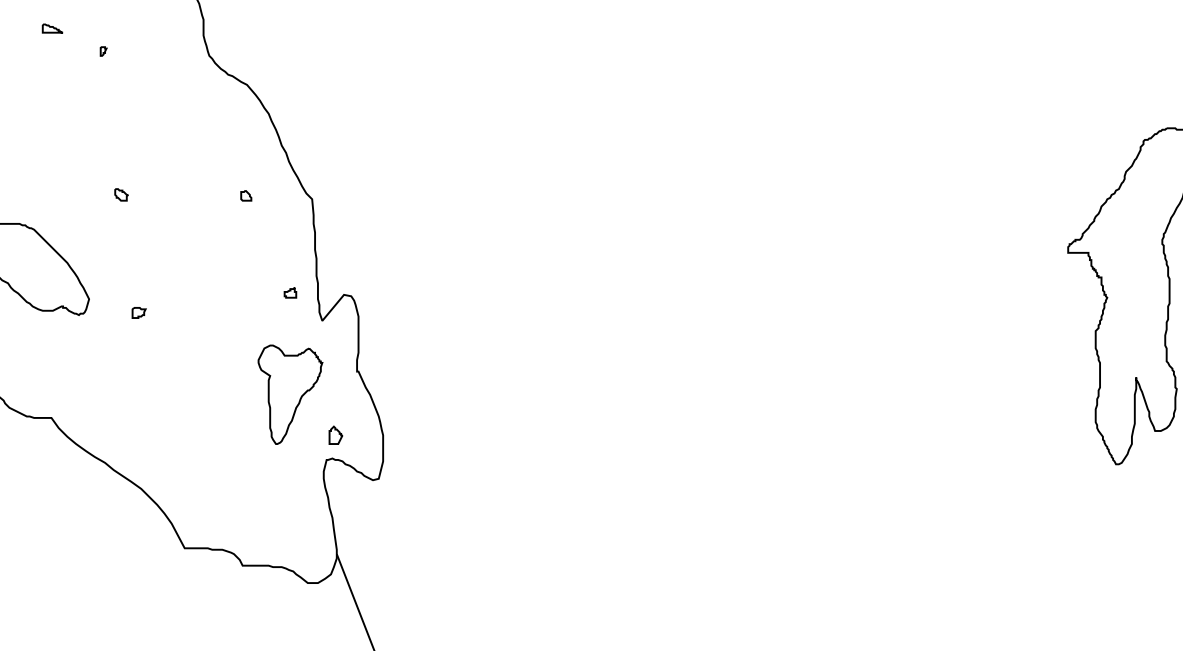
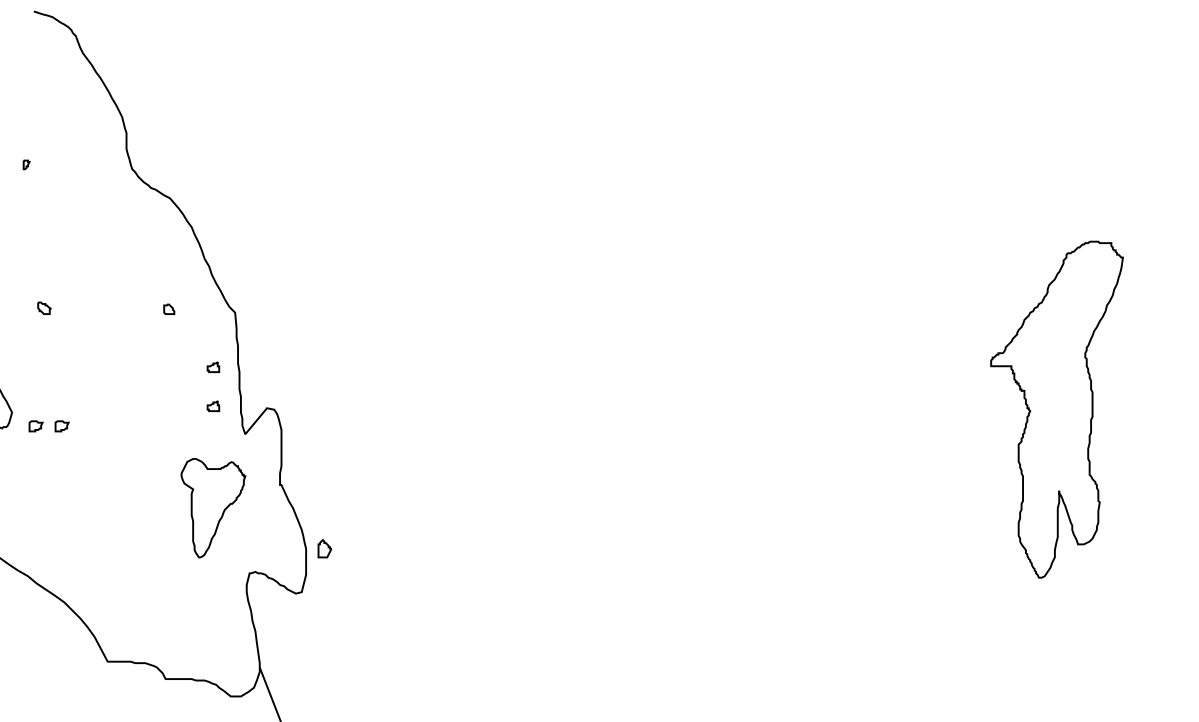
part: (290, 253) -> (213, 366), added
part: (112, 313) -> (35, 426), added
part: (335, 435) -> (324, 548), moved

